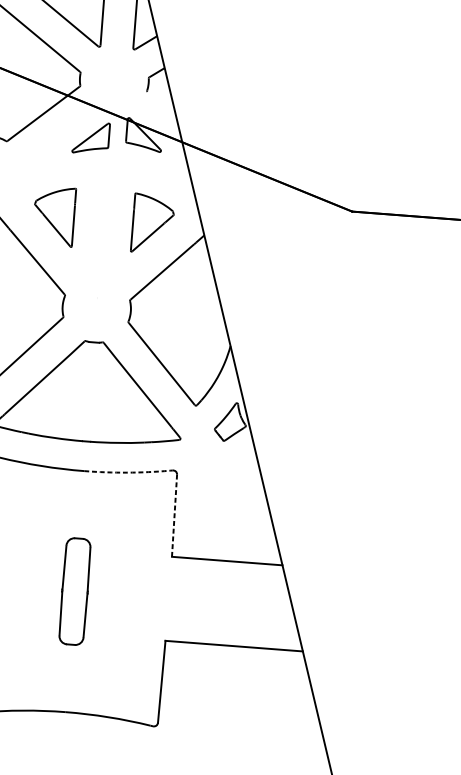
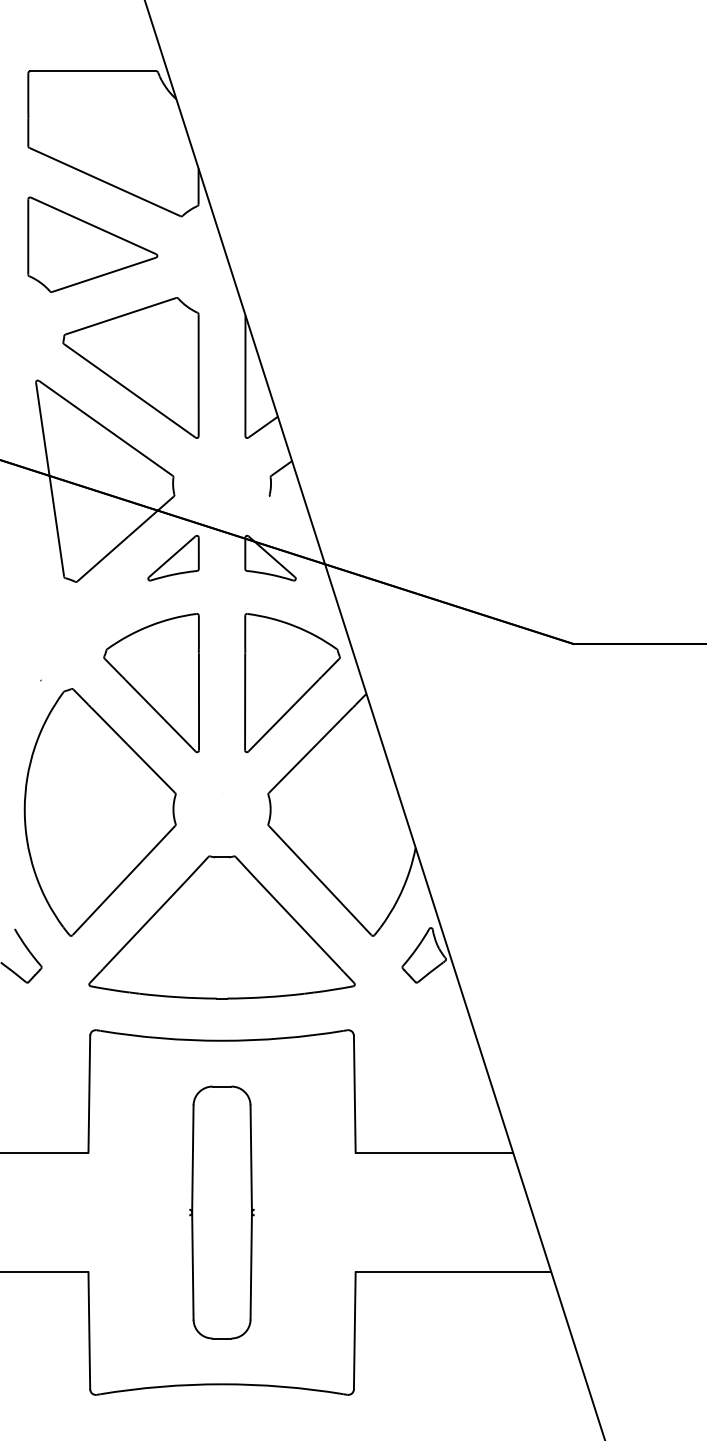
part: (91, 138) -> (173, 558), moved
part: (54, 216) -> (151, 683), size x1.67
part: (153, 224) -> (292, 683), size x1.67
arc: (127, 472) -> (283, 1038), dashed -> solid
line: (174, 515) -> (354, 1093), dashed -> solid
part: (74, 591) -> (221, 1212), size x1.67

